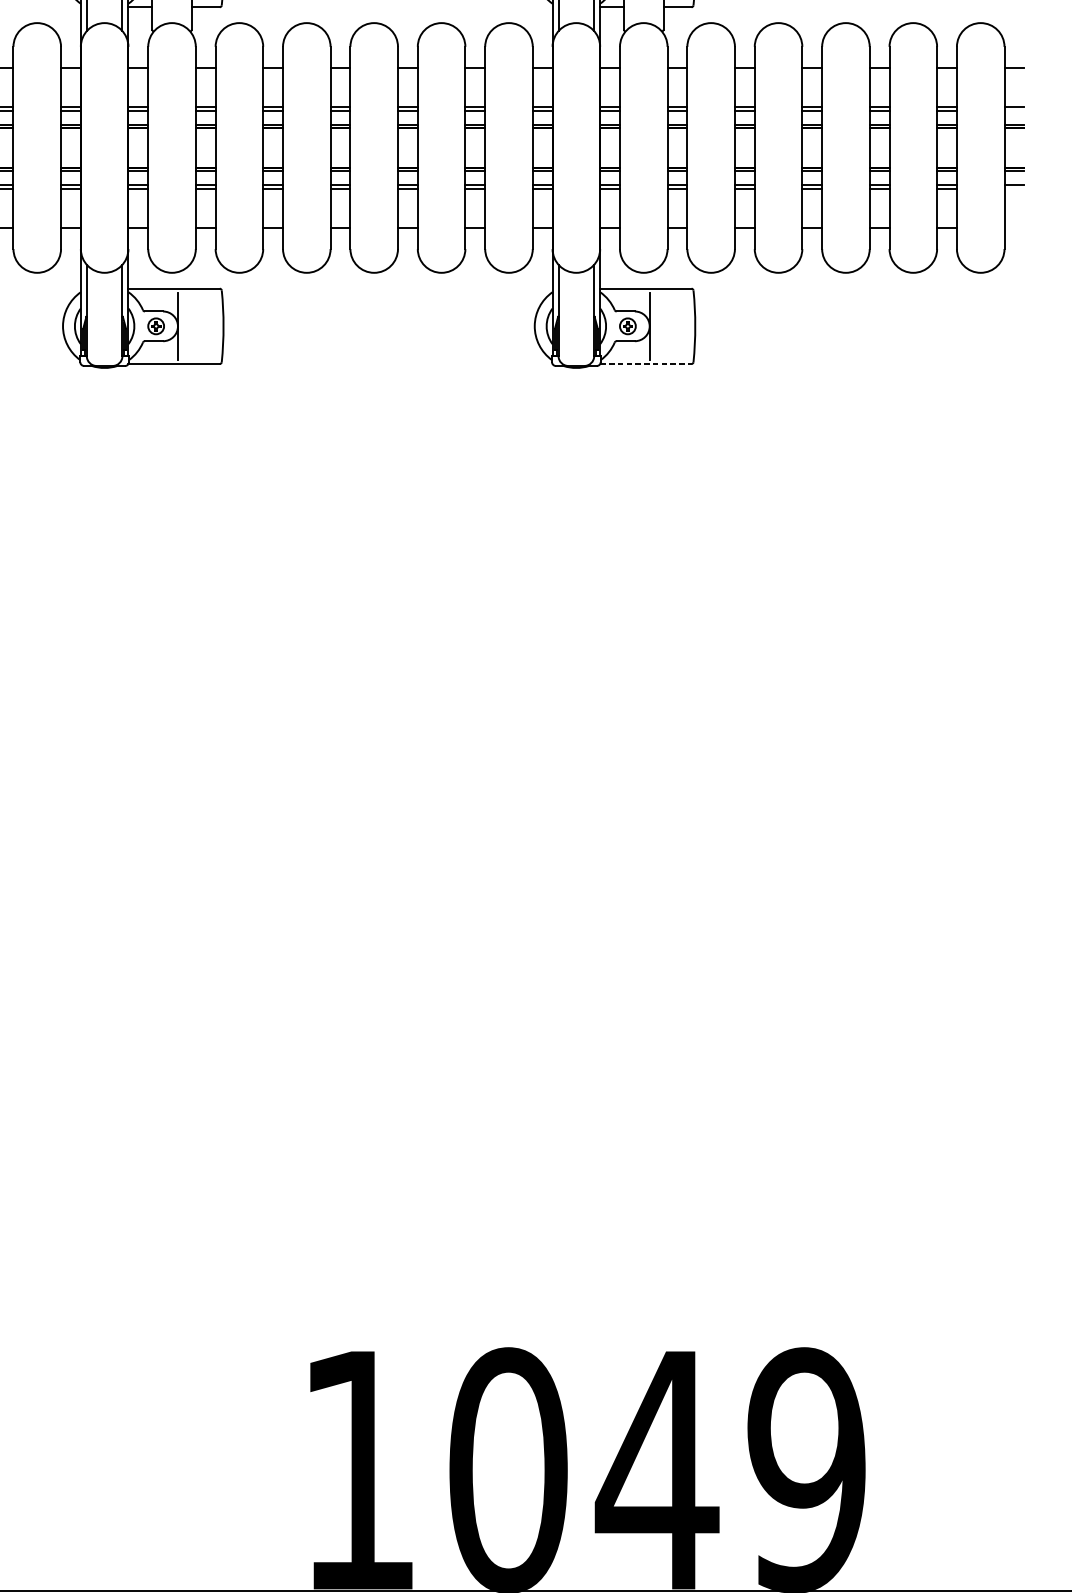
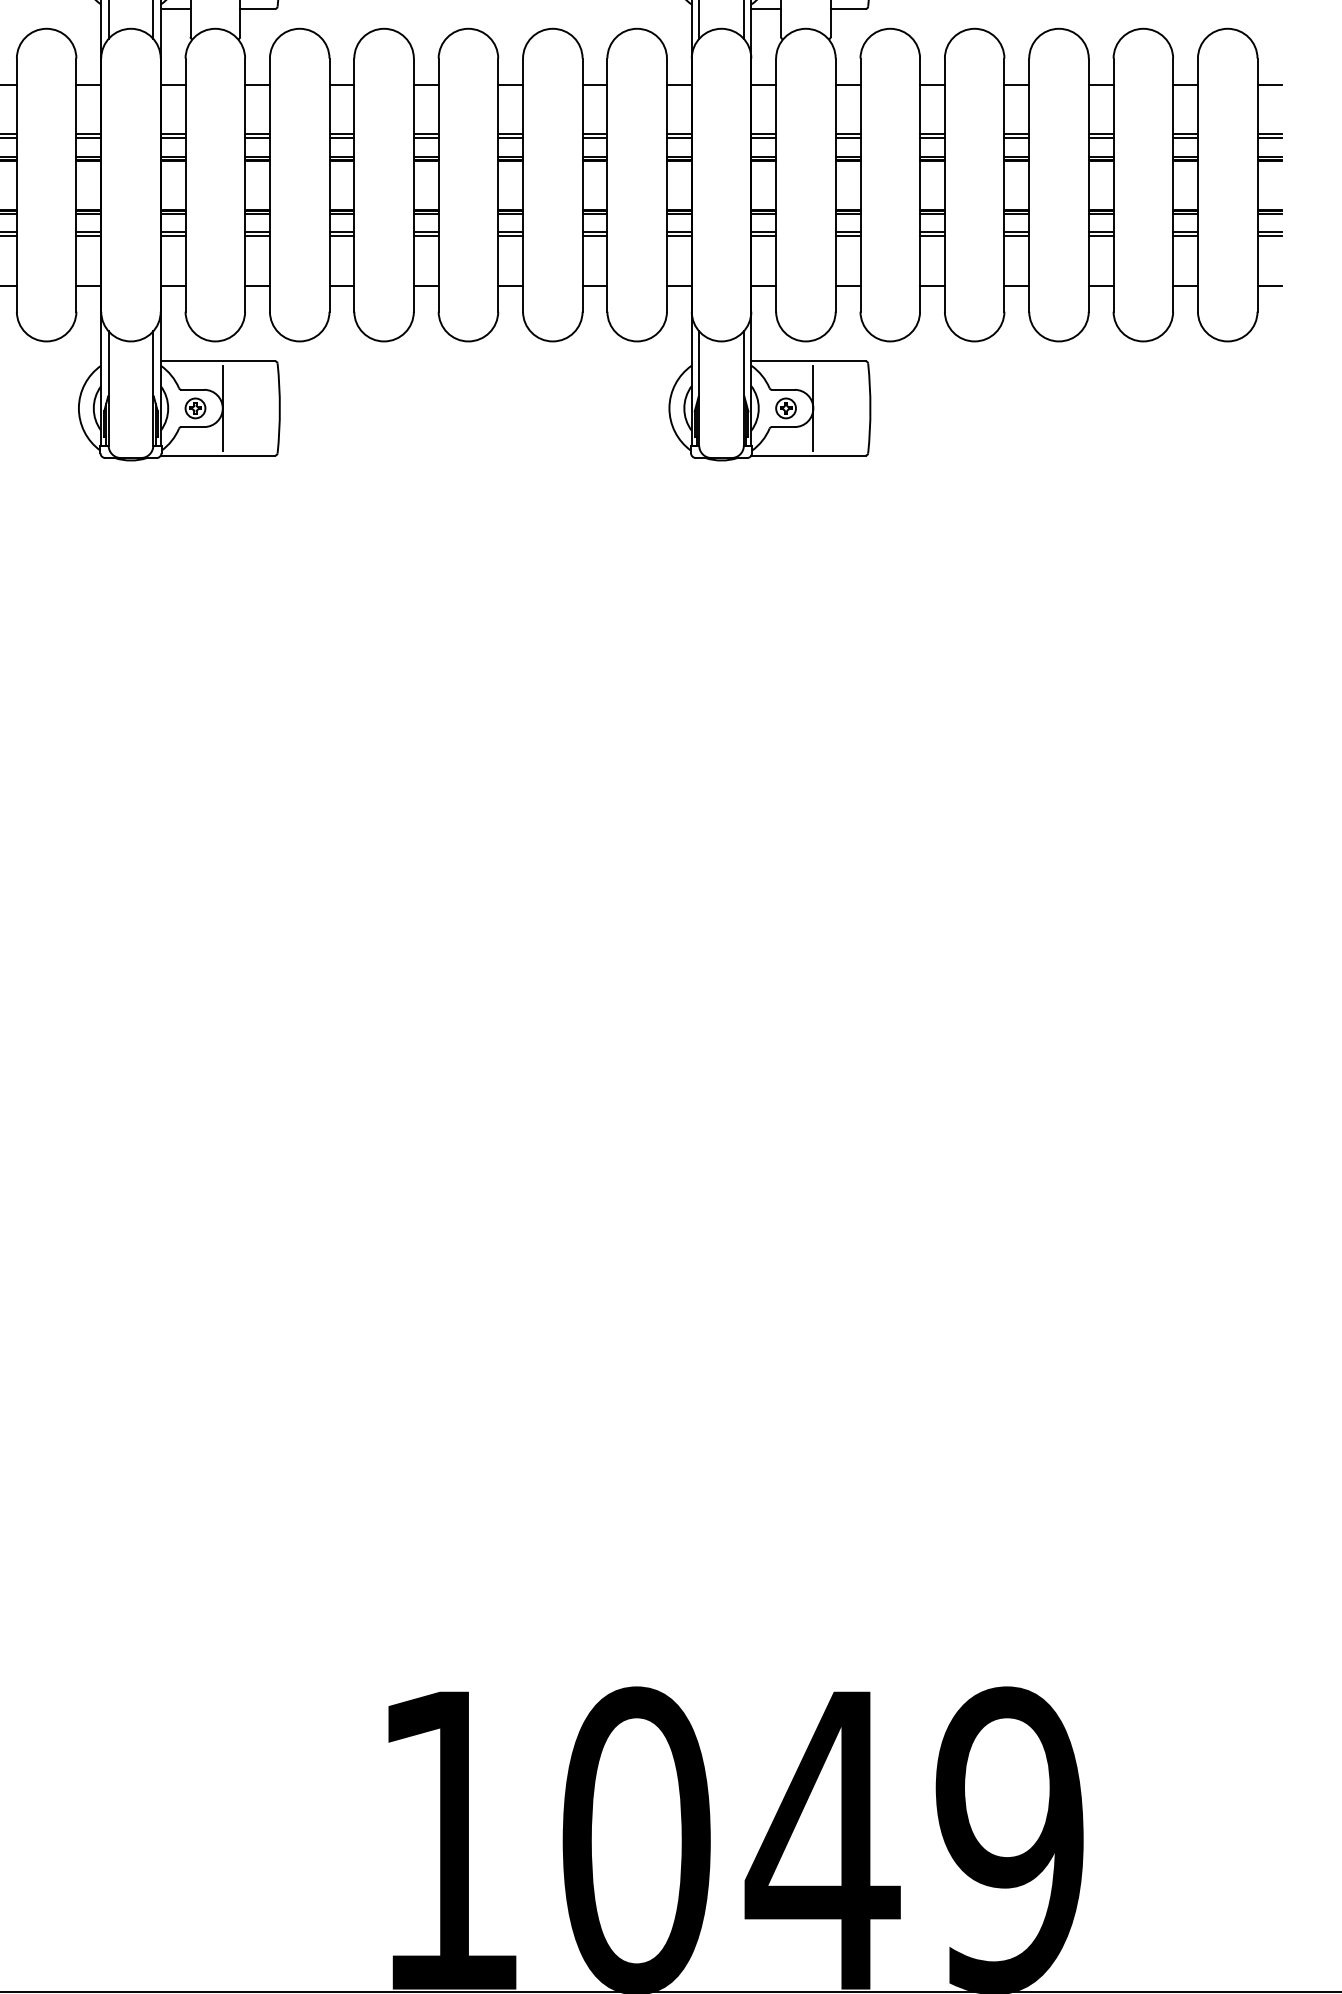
line: (1014, 110) -> (1269, 138), added
line: (1014, 188) -> (1269, 235), added
line: (1014, 228) -> (1269, 285), added
line: (646, 363) -> (809, 455), dashed -> solid

